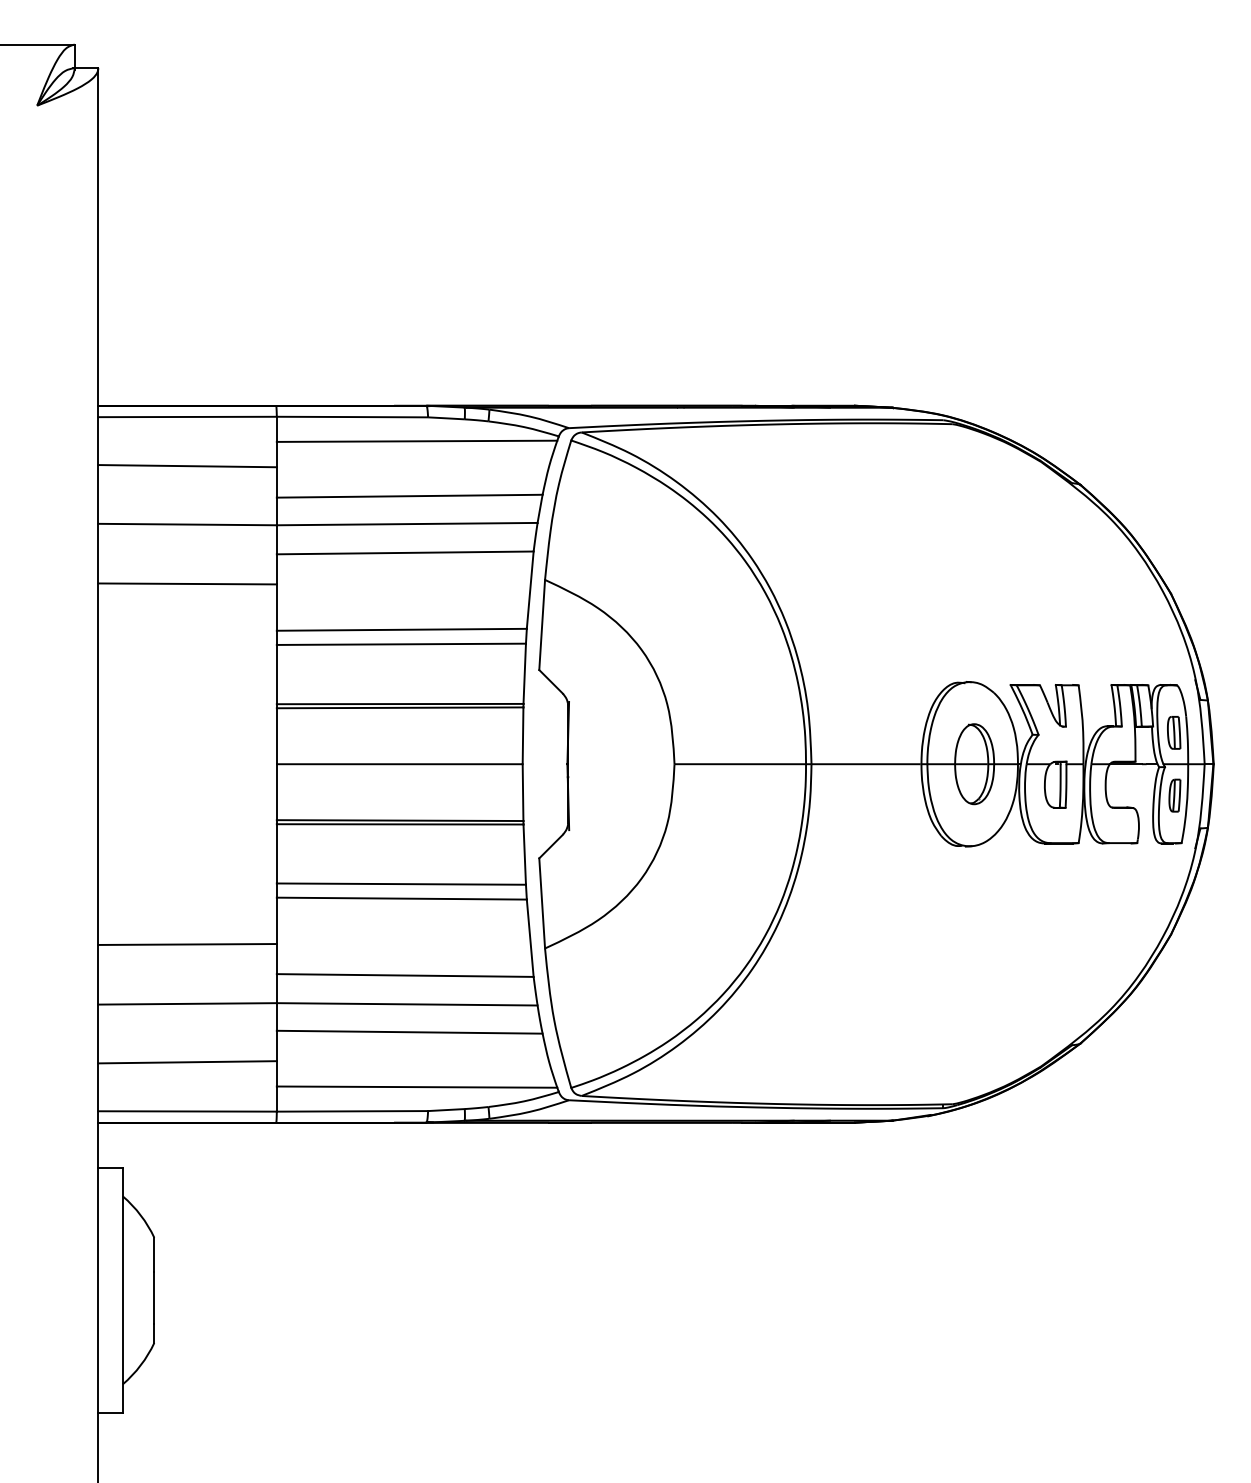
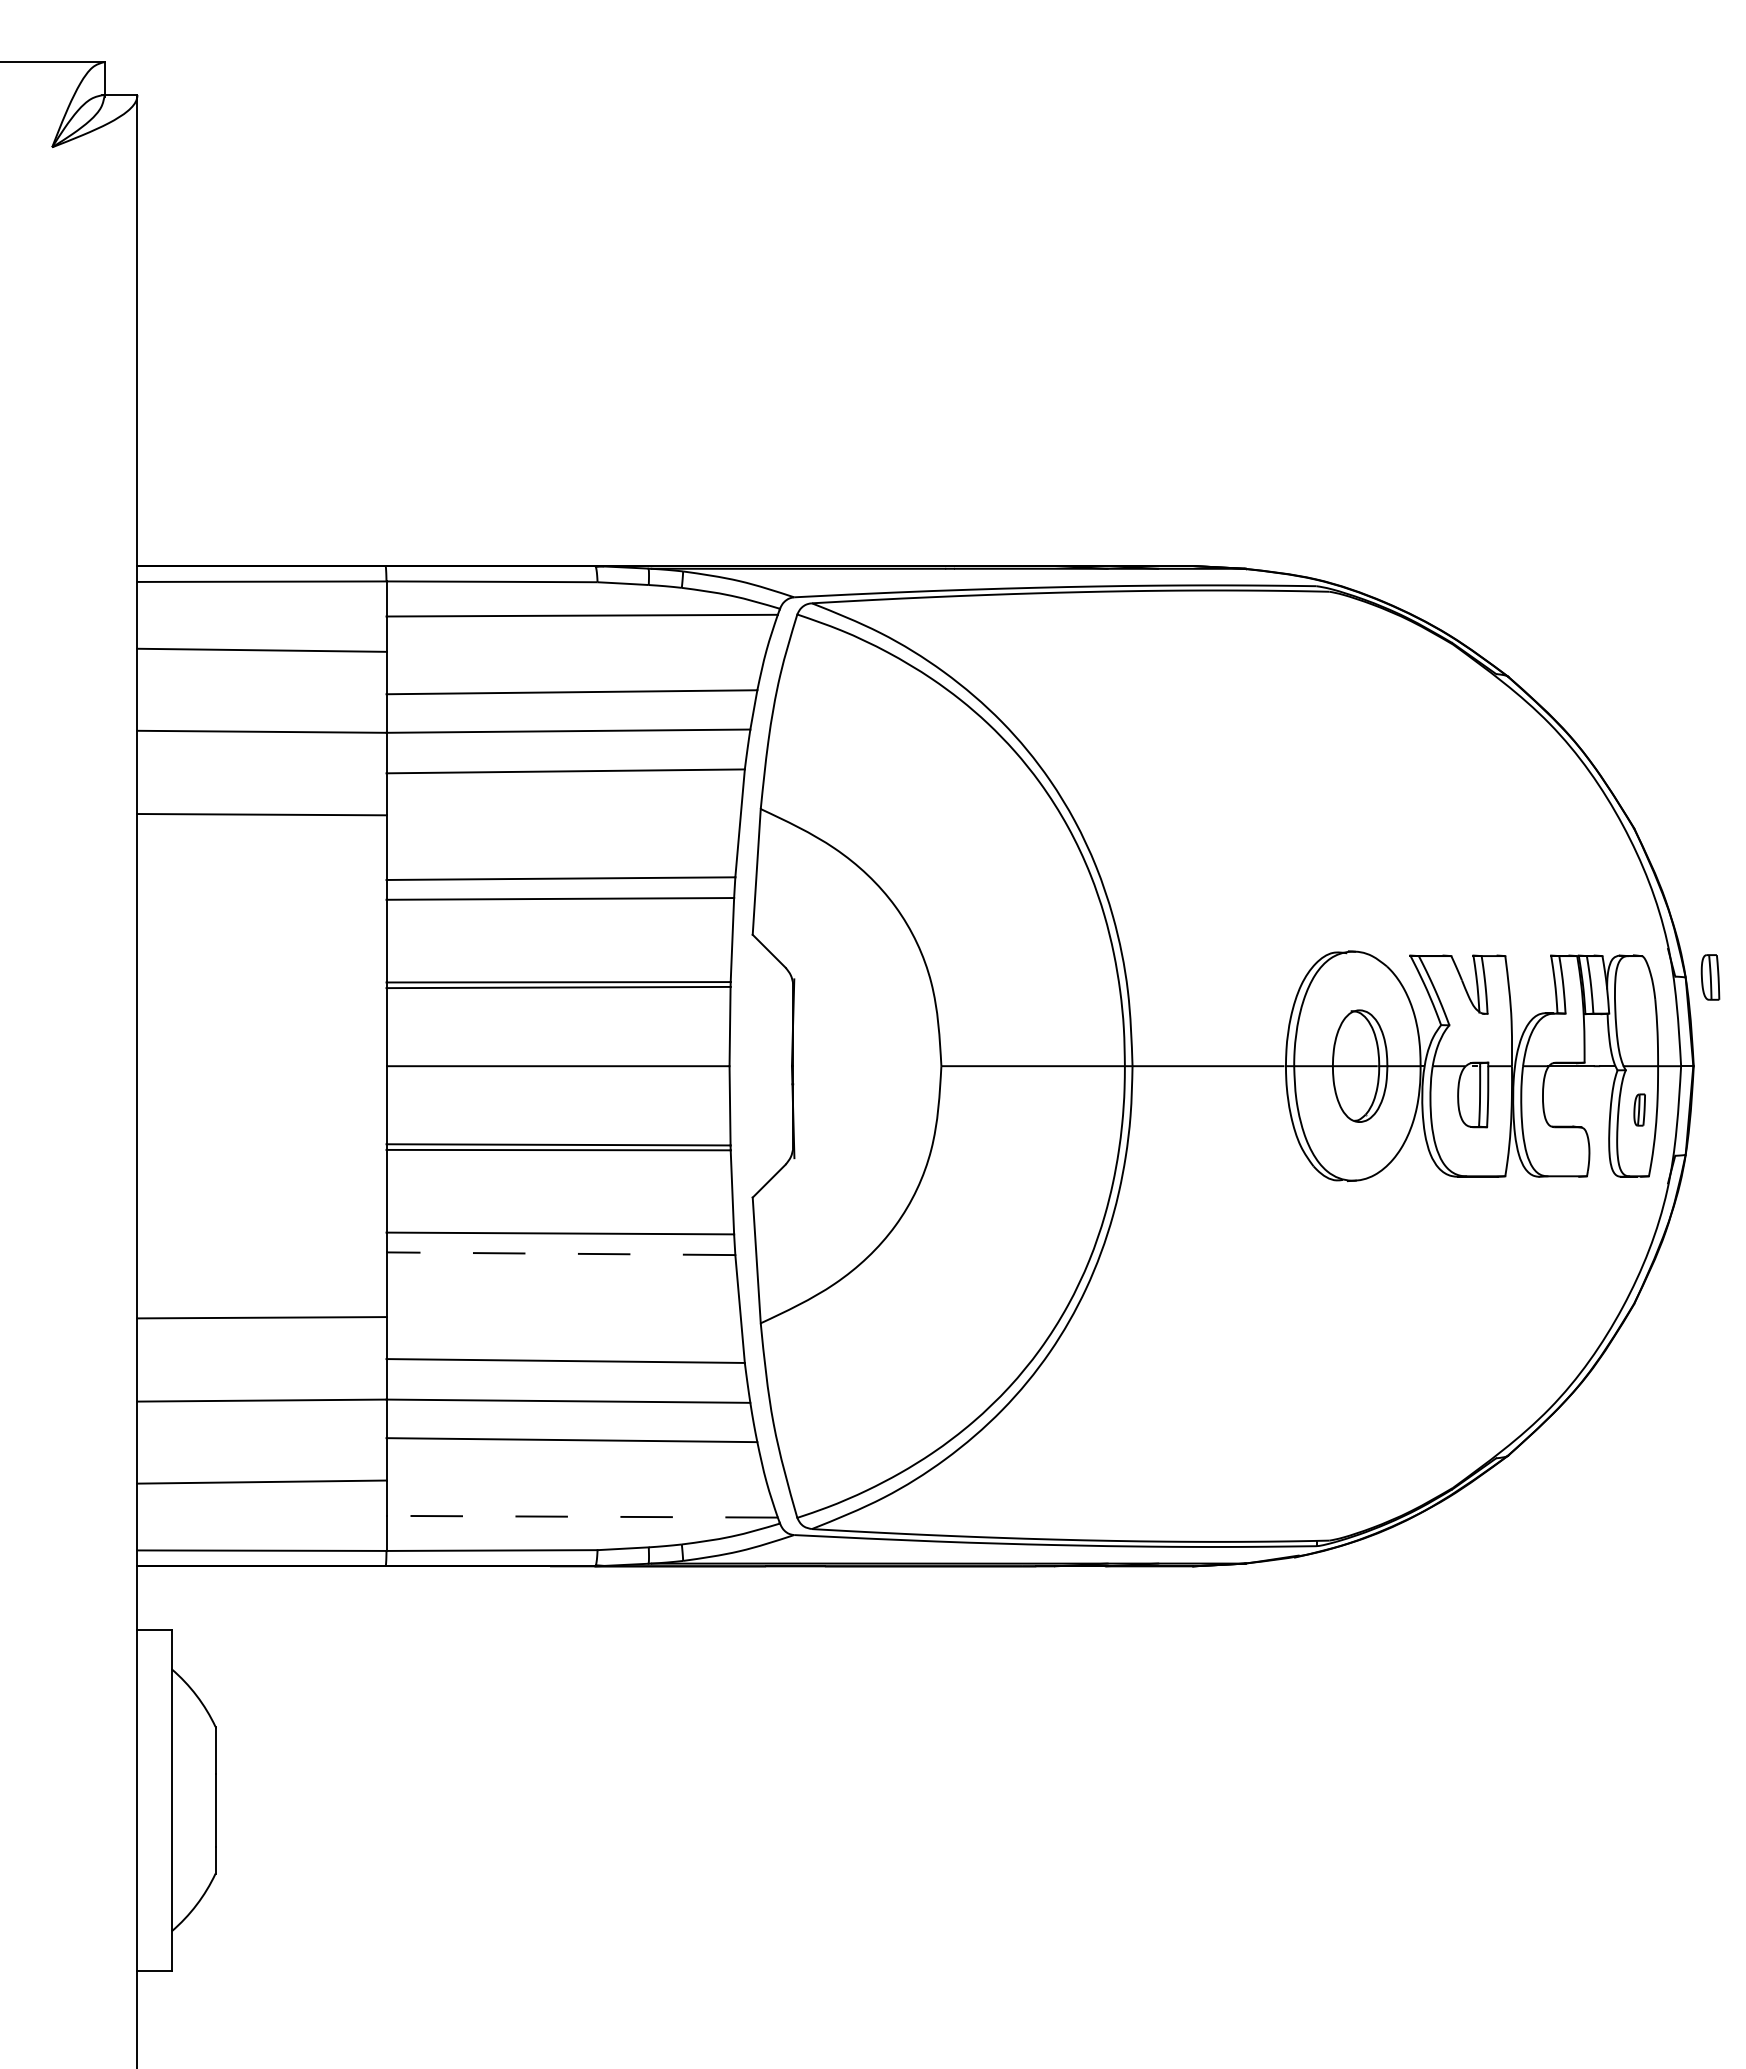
part: (1174, 732) -> (1710, 977), moved
part: (1174, 795) -> (1639, 1109), size x0.7
line: (401, 898) -> (560, 1253), solid -> dashed
line: (417, 1086) -> (582, 1516), solid -> dashed

